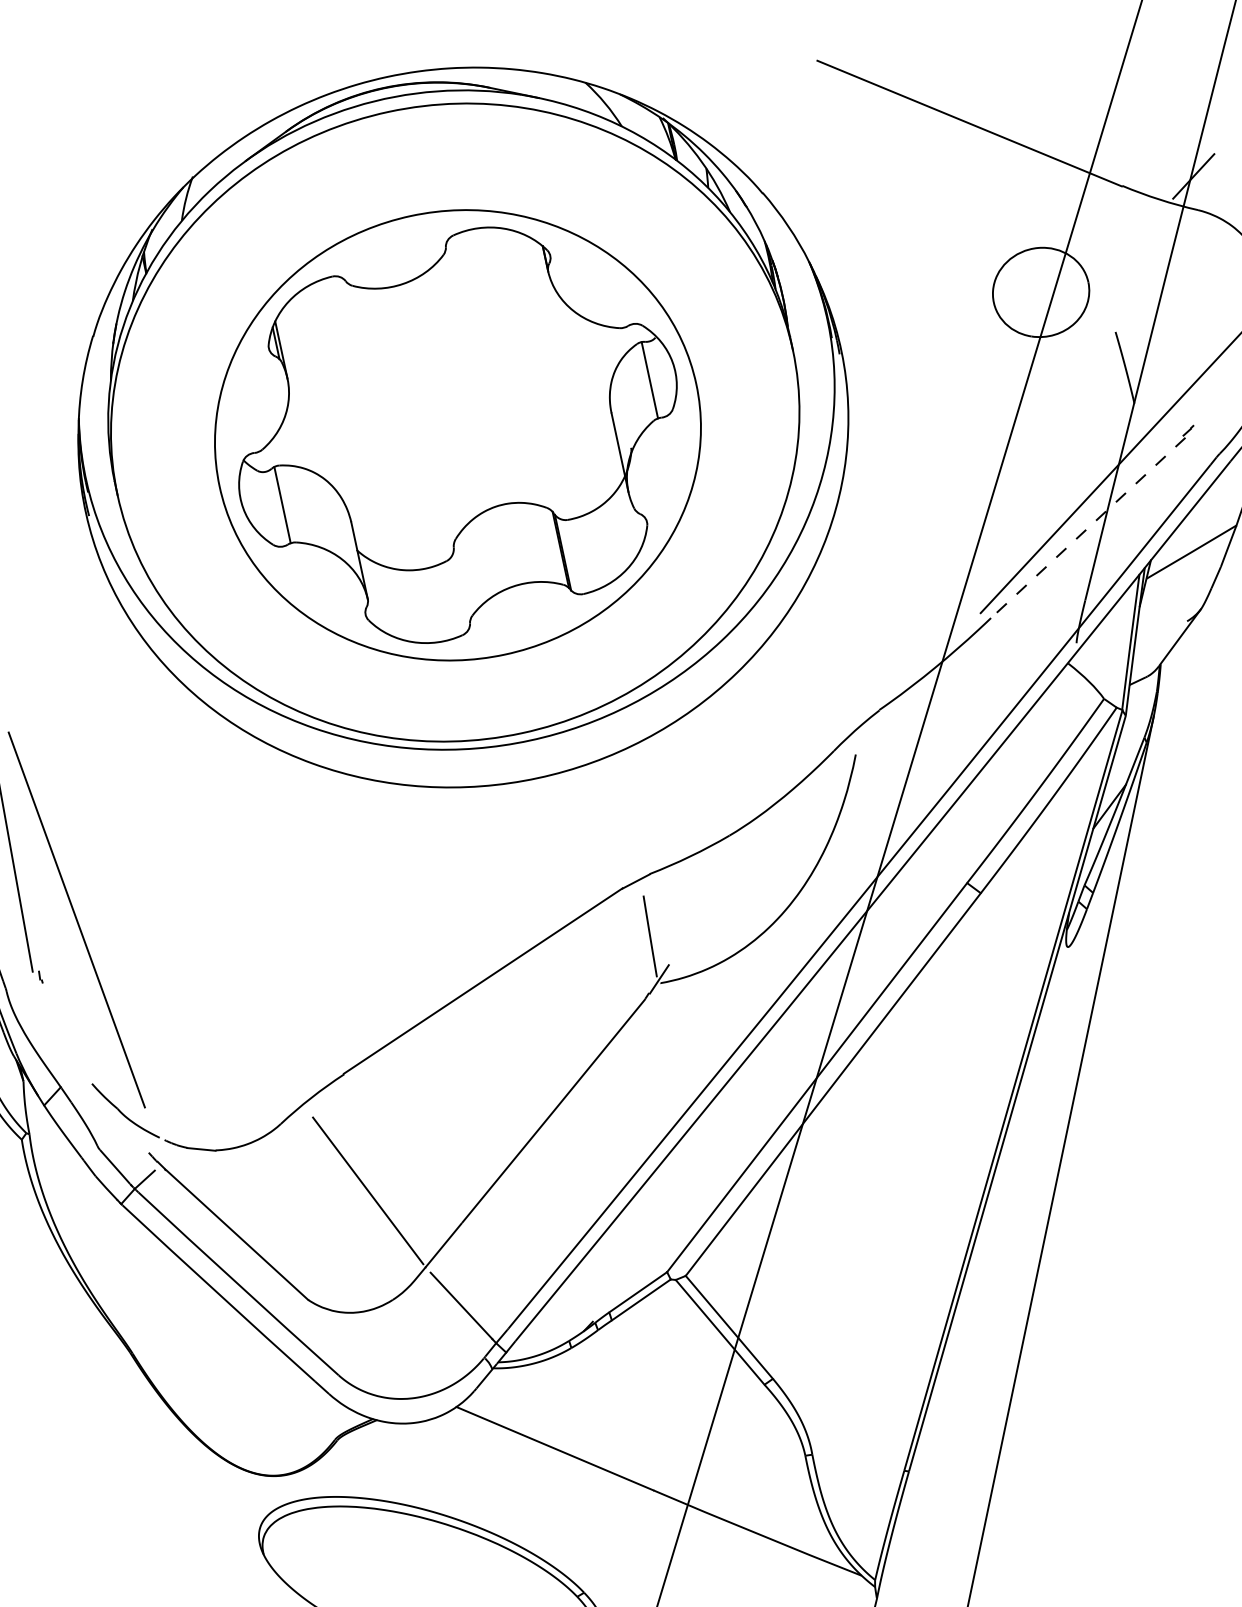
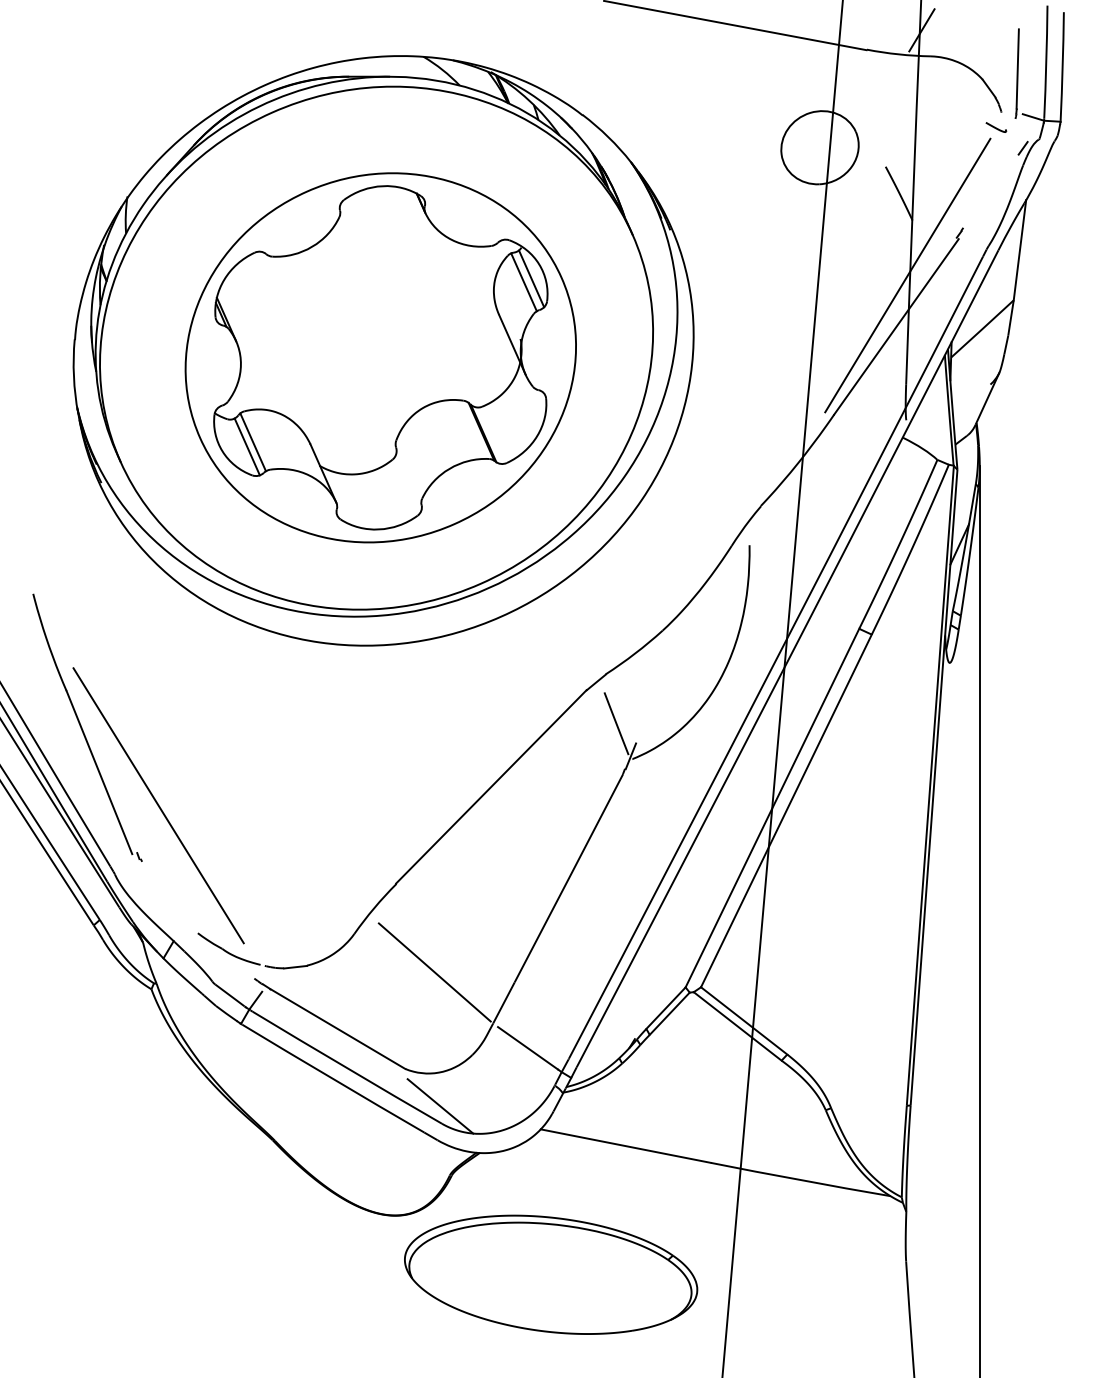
line: (659, 377) -> (531, 278), added
line: (273, 508) -> (246, 446), added
line: (1088, 527) -> (896, 326), dashed -> solid
line: (341, 1354) -> (440, 1106), added

